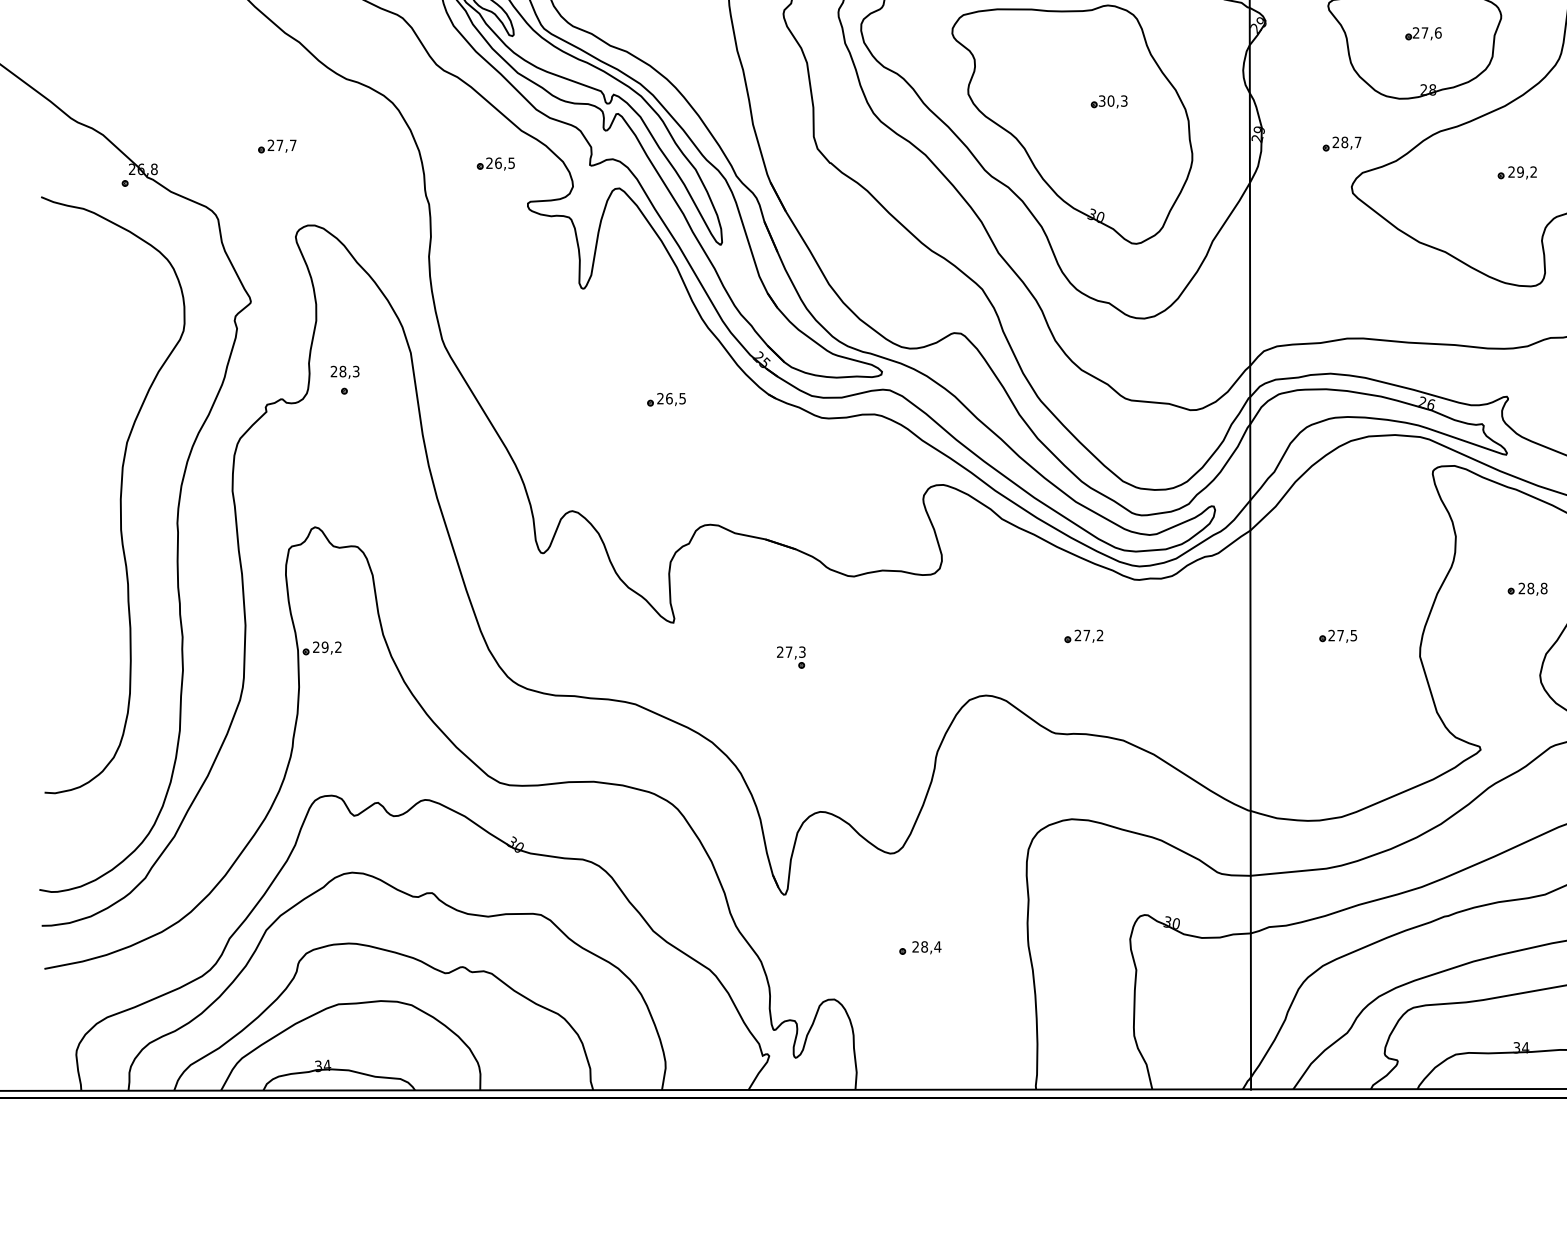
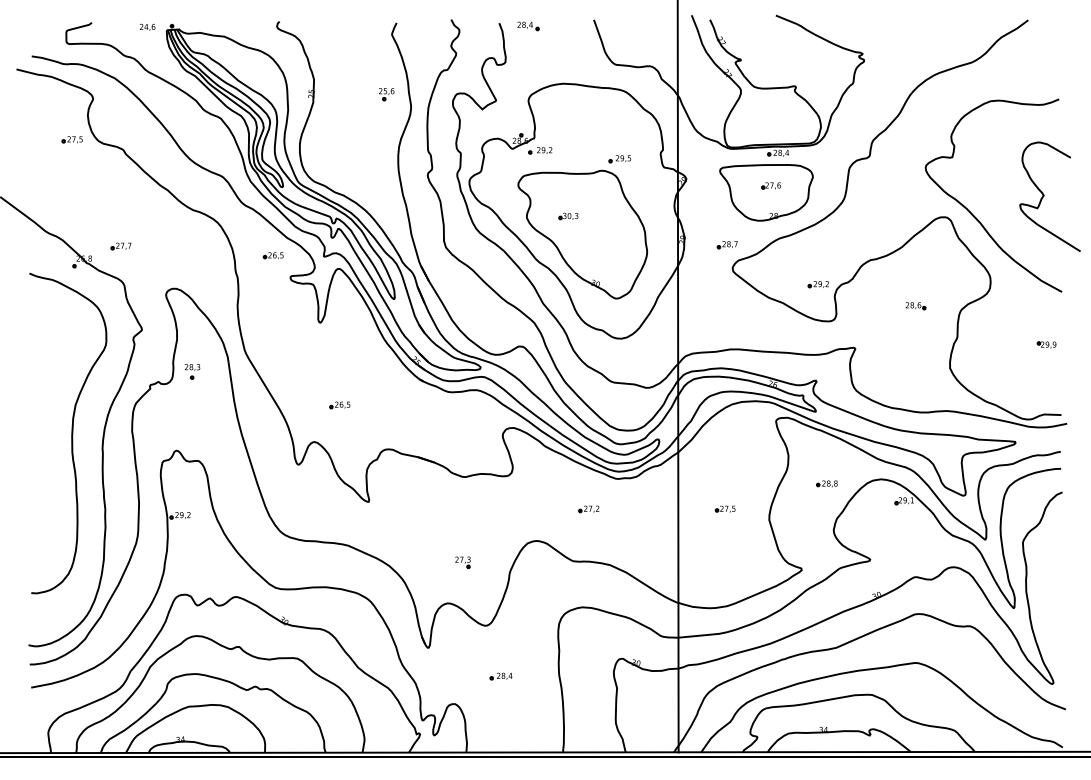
part: (1109, 101) -> (568, 216), moved
part: (276, 146) -> (120, 246), moved
part: (1515, 172) -> (817, 284), moved
part: (665, 400) -> (339, 405), moved
part: (790, 657) -> (462, 562), moved

